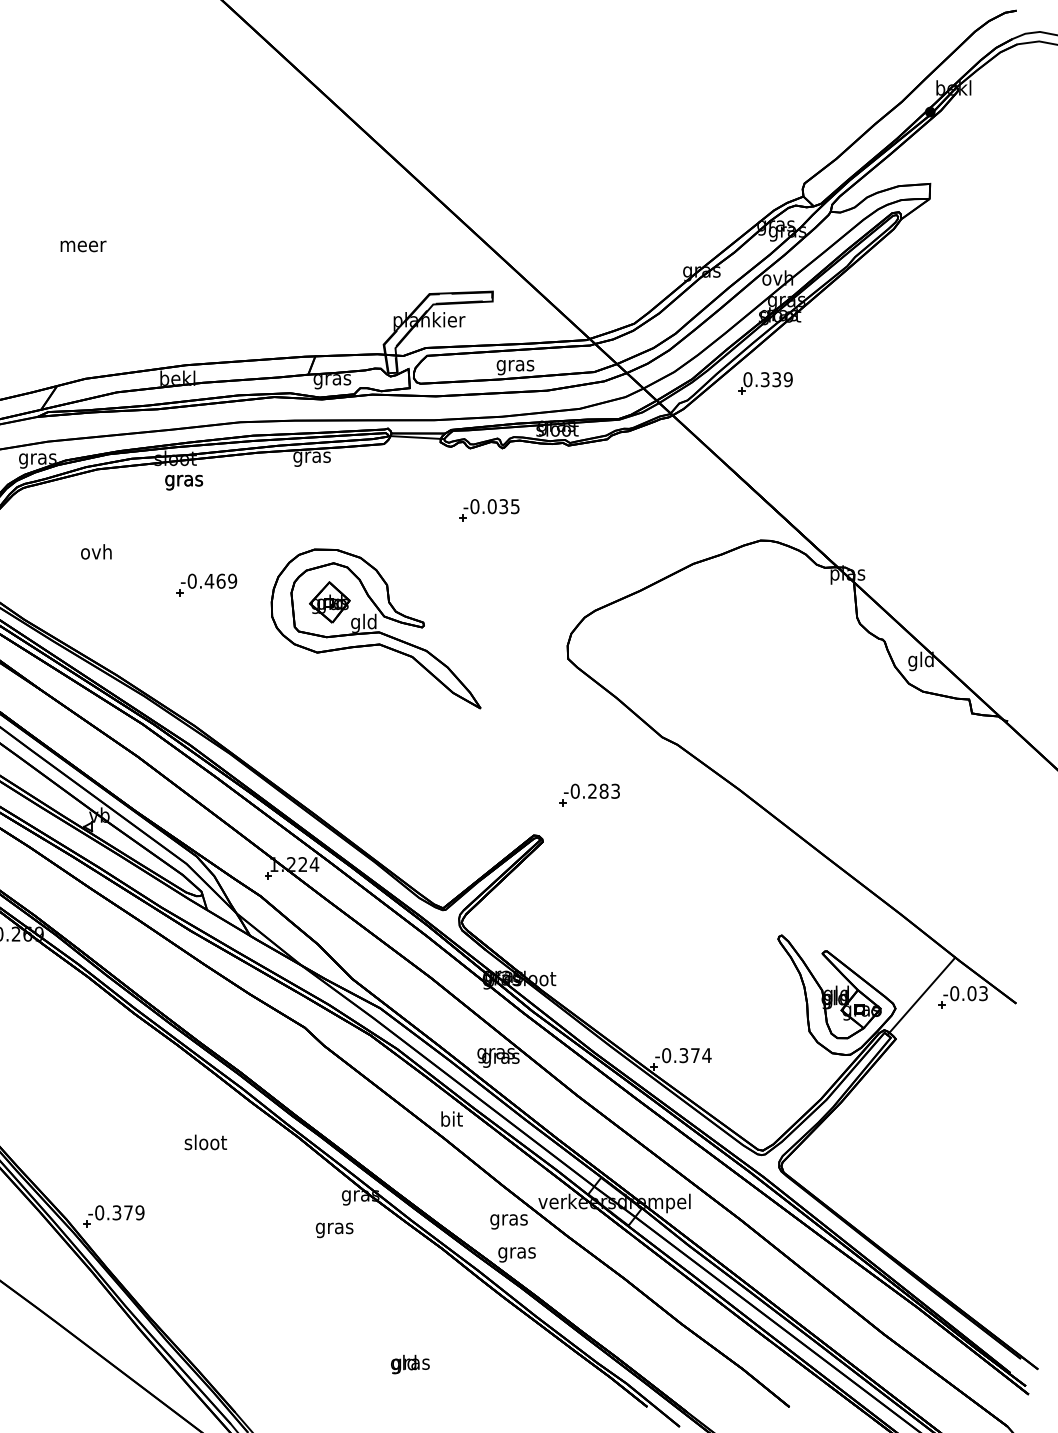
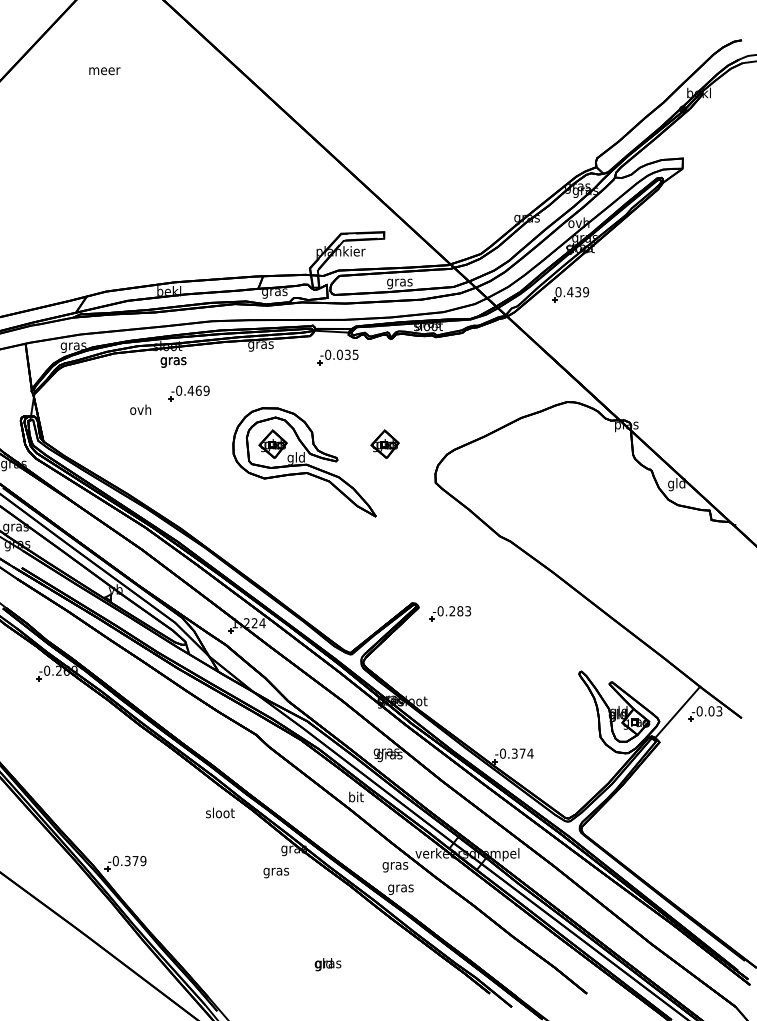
text: (82, 246) -> (104, 71), moved
text: (765, 380) -> (570, 292), 0.339 -> 0.439
part: (488, 510) -> (337, 357), moved
text: (96, 551) -> (140, 409), moved
part: (206, 585) -> (188, 393), moved
part: (493, 601) -> (384, 443), added
part: (589, 794) -> (450, 613), moved
text: (206, 1141) -> (220, 812), moved

